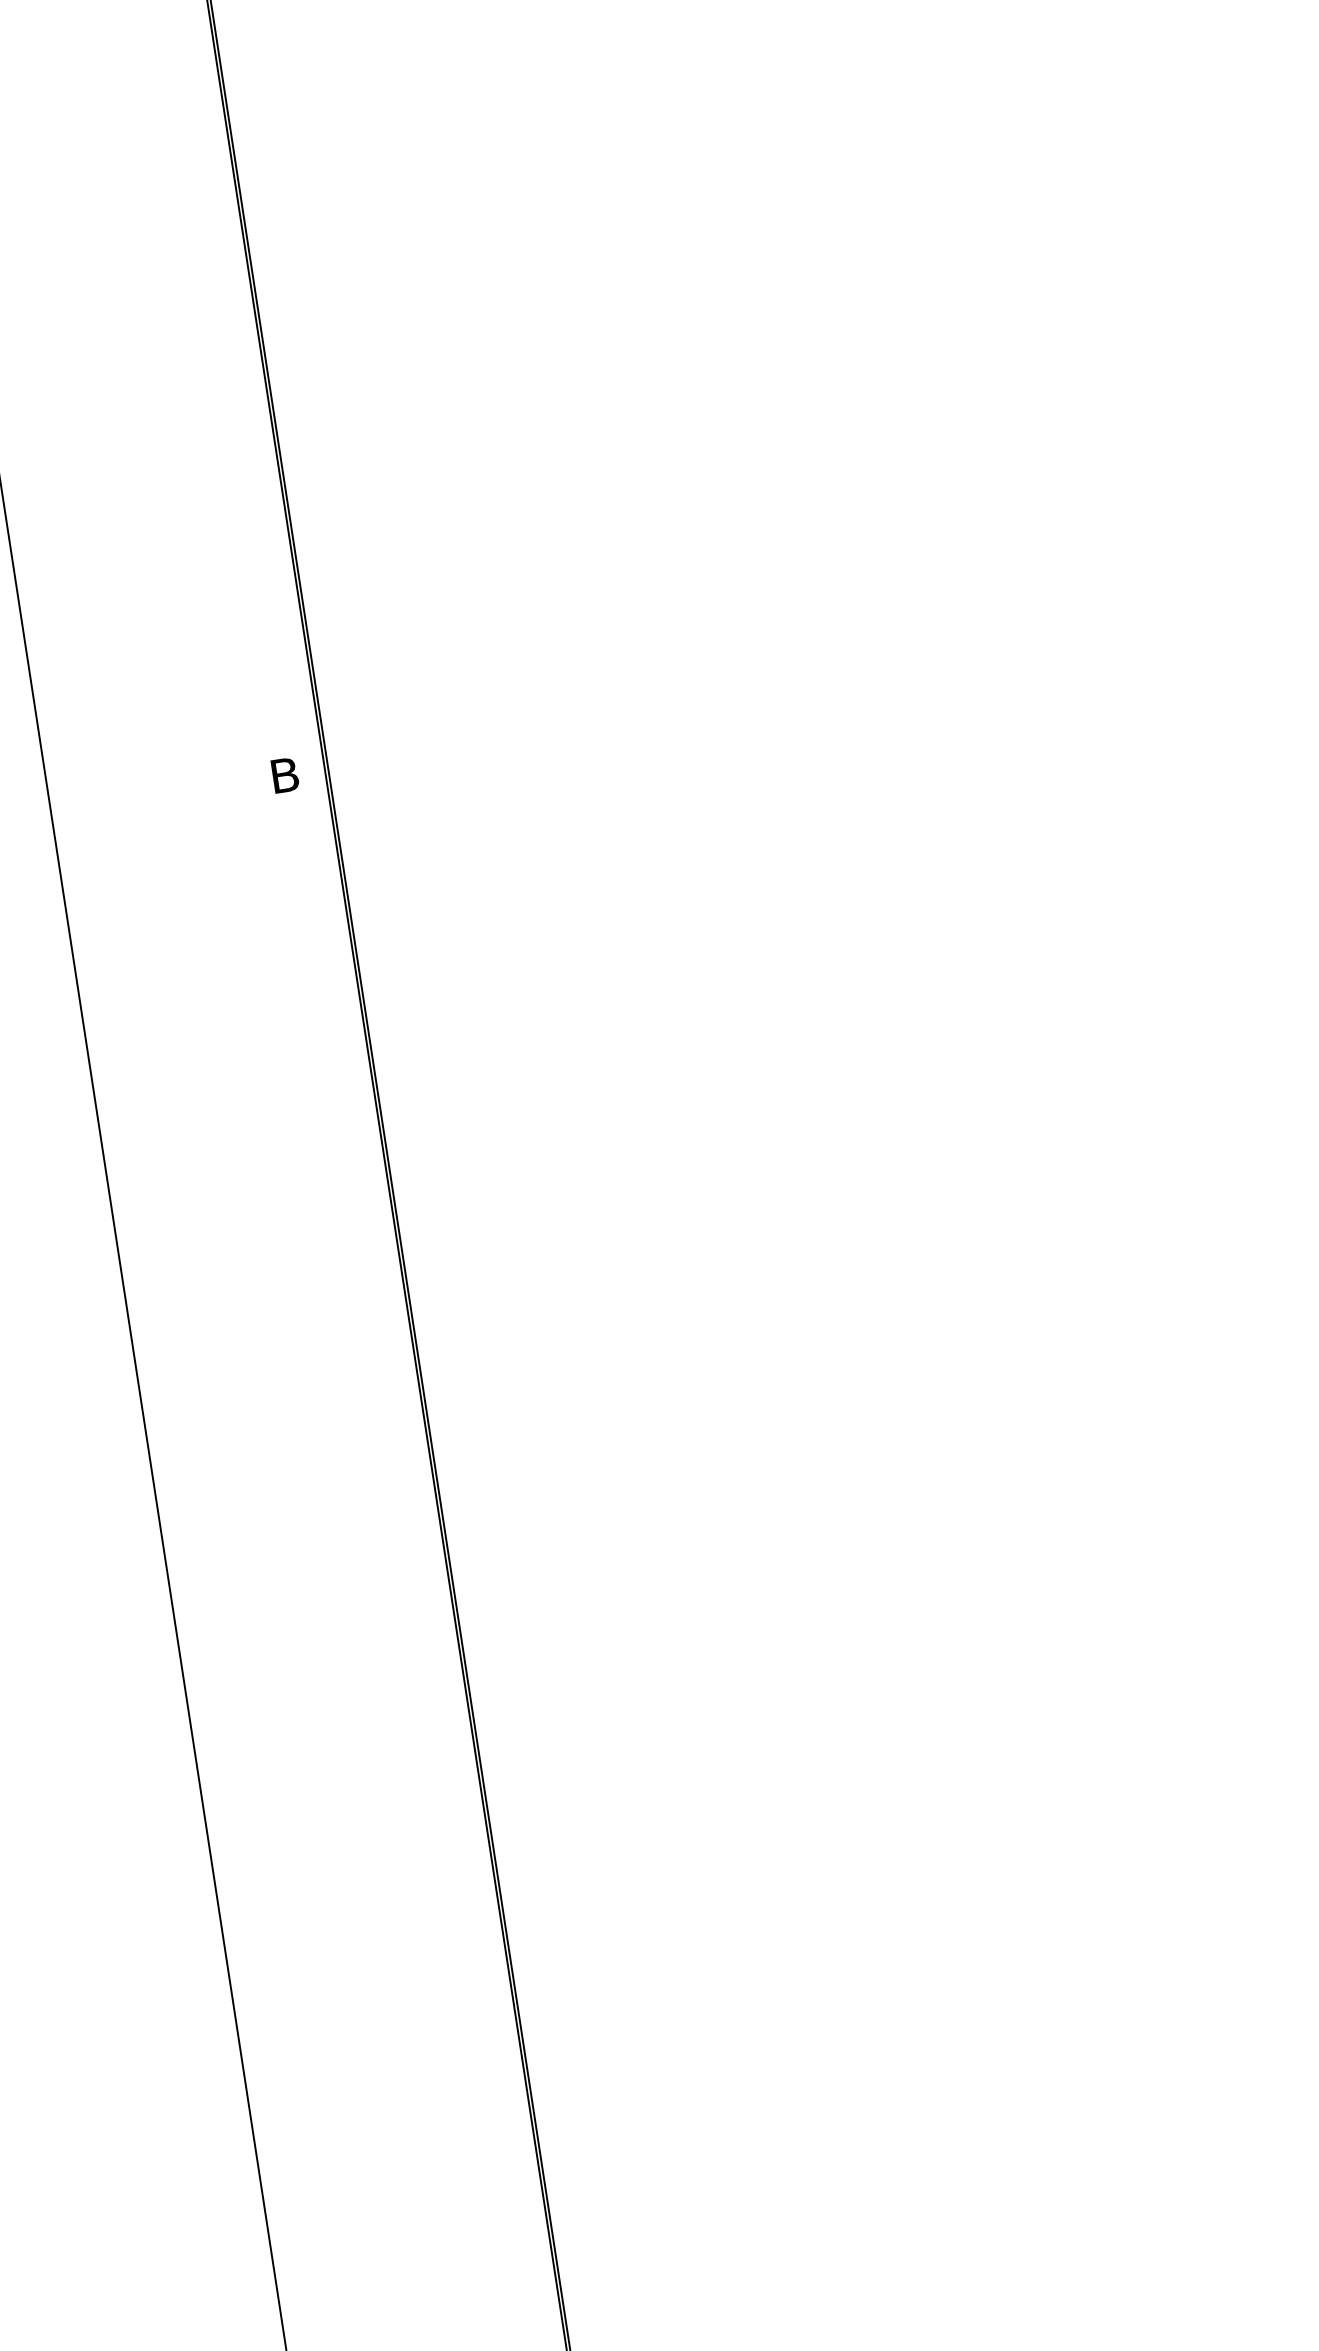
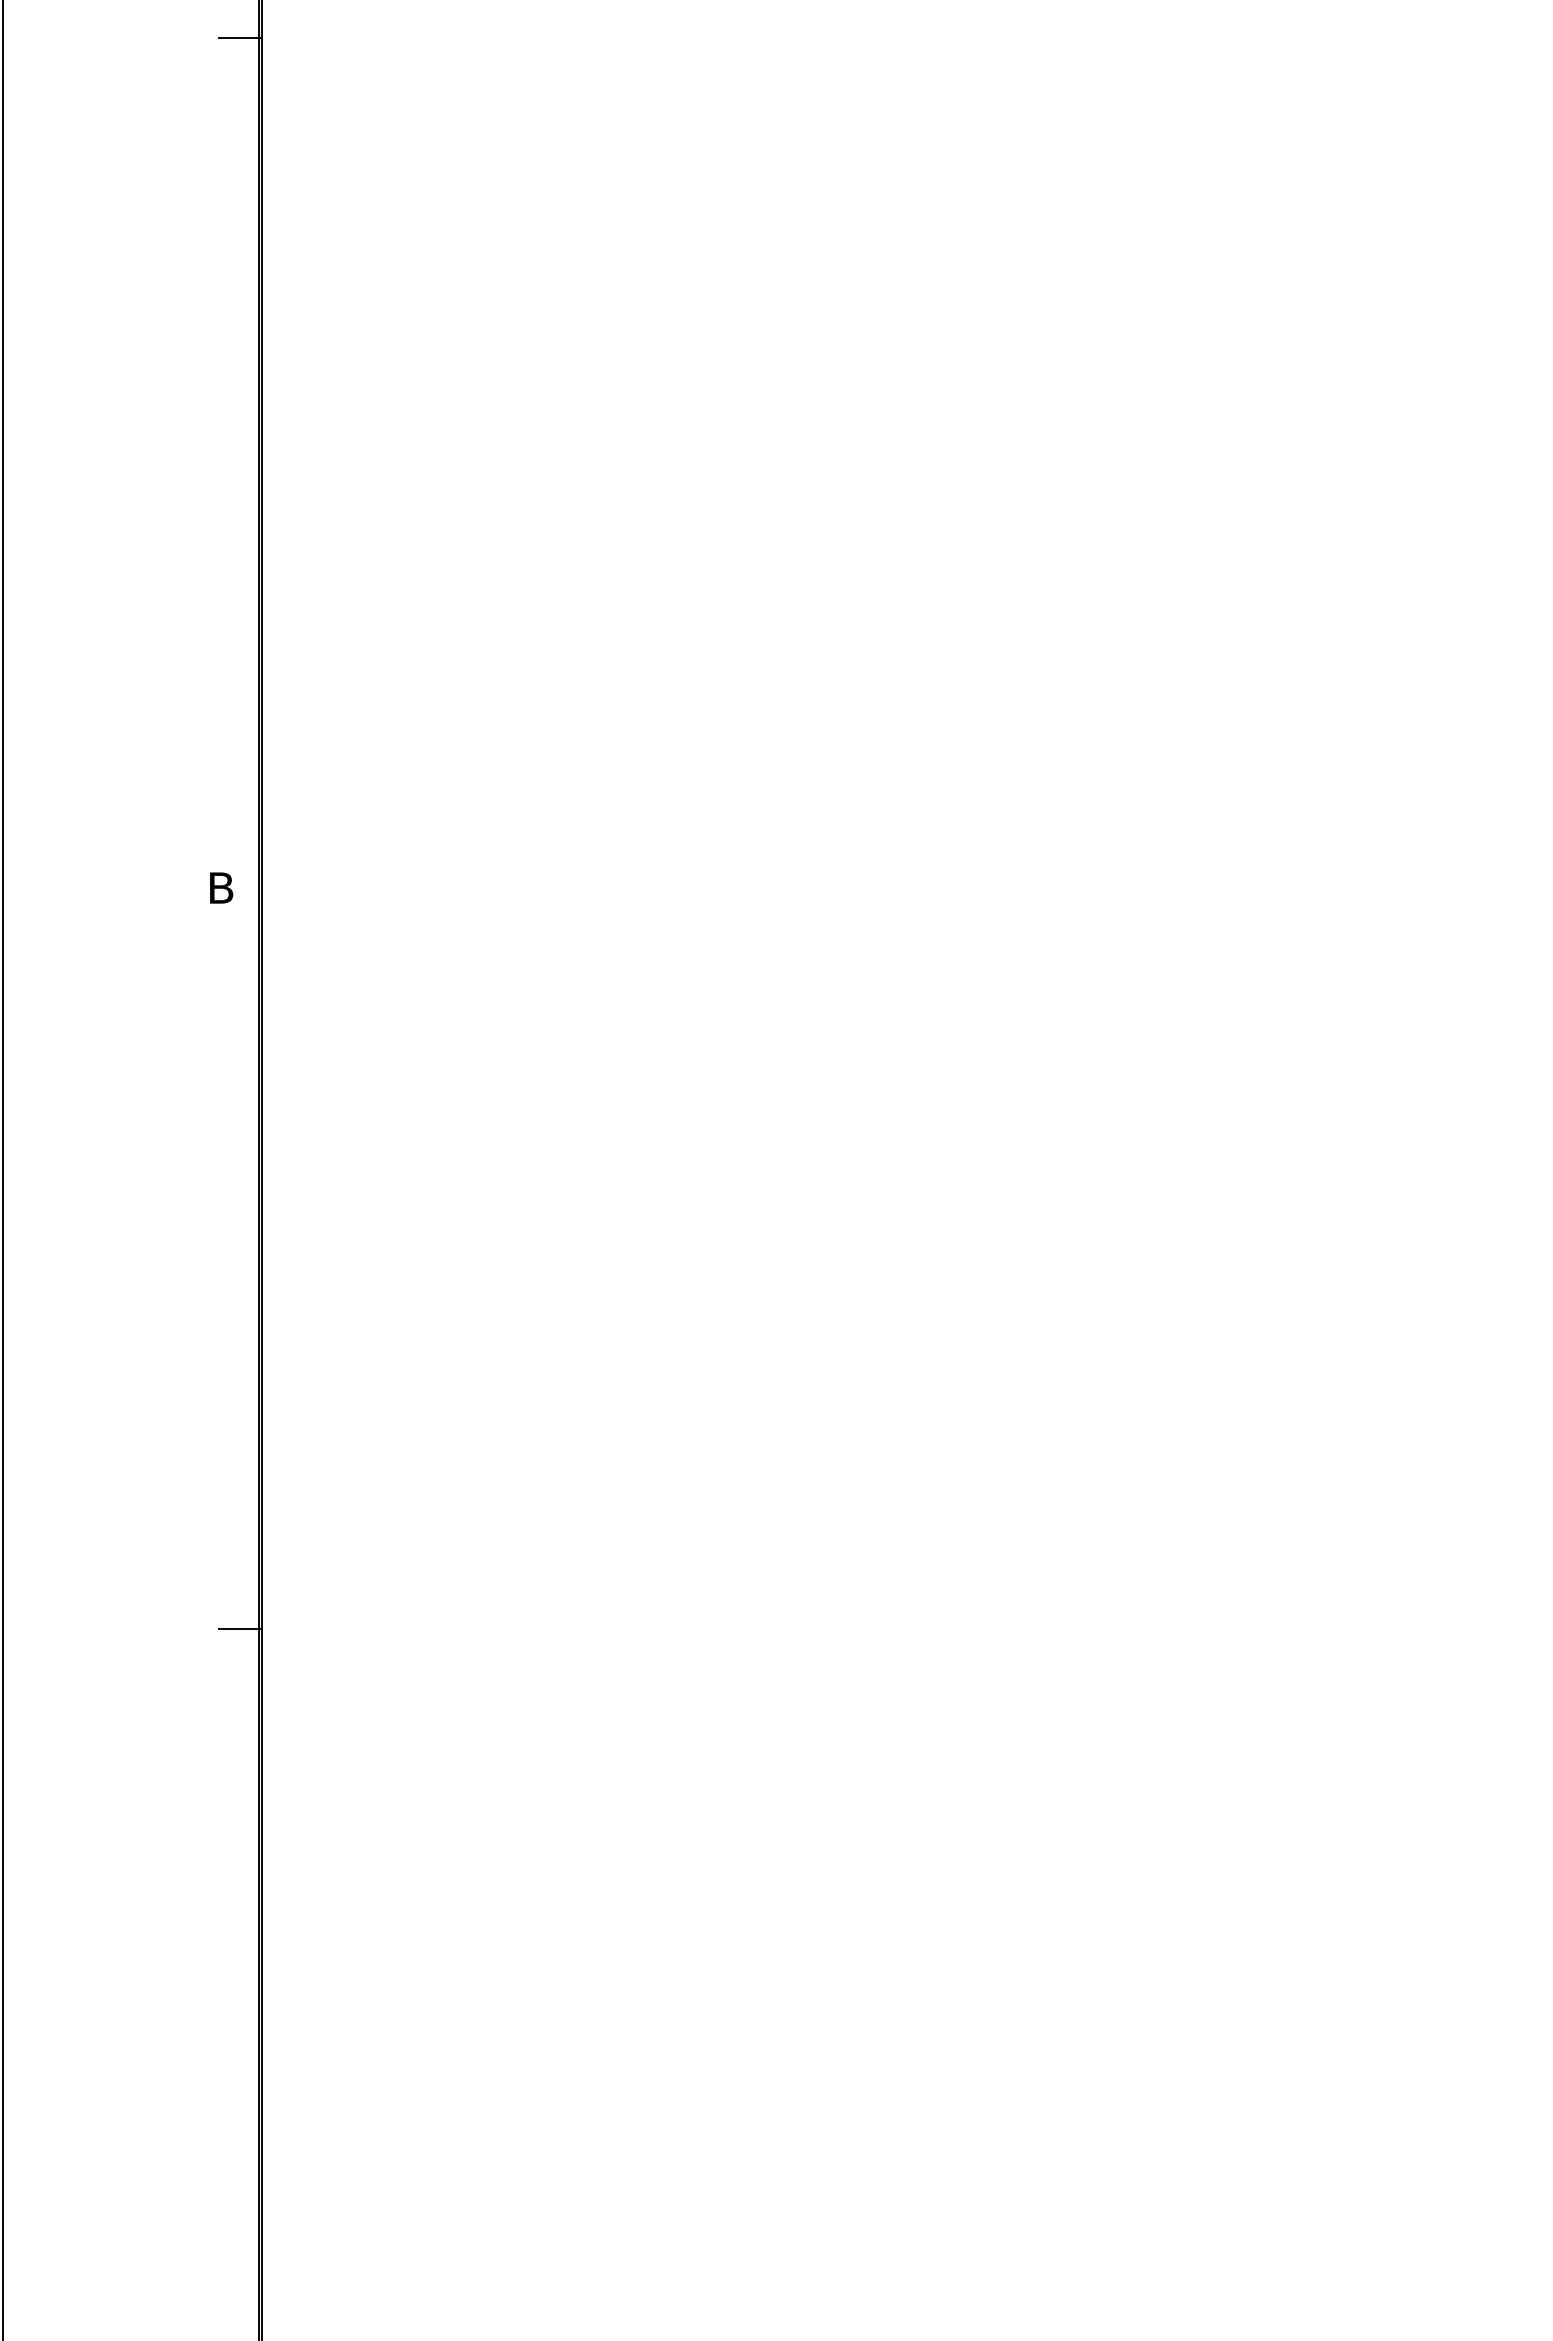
line: (427, 1567) -> (240, 1629), added

